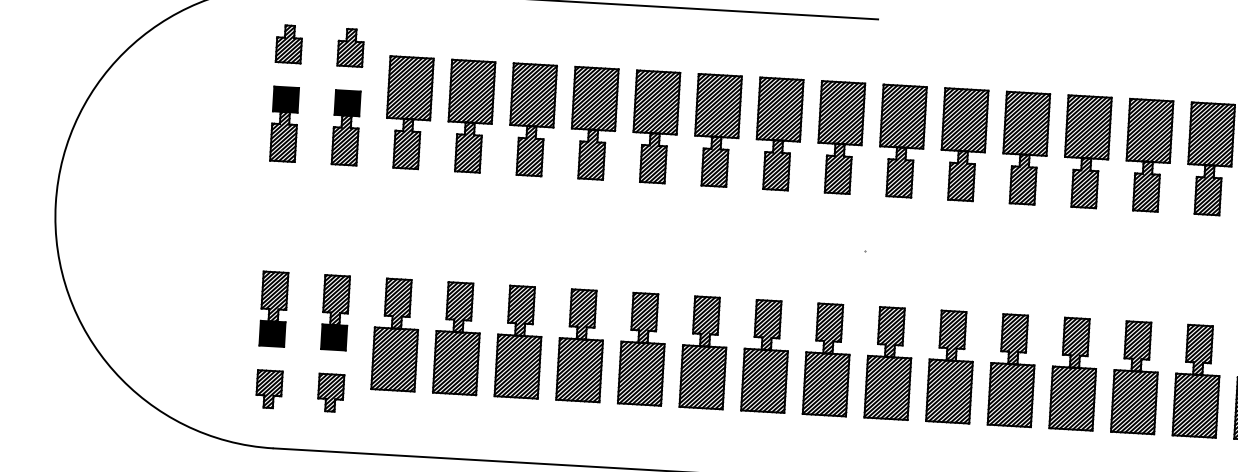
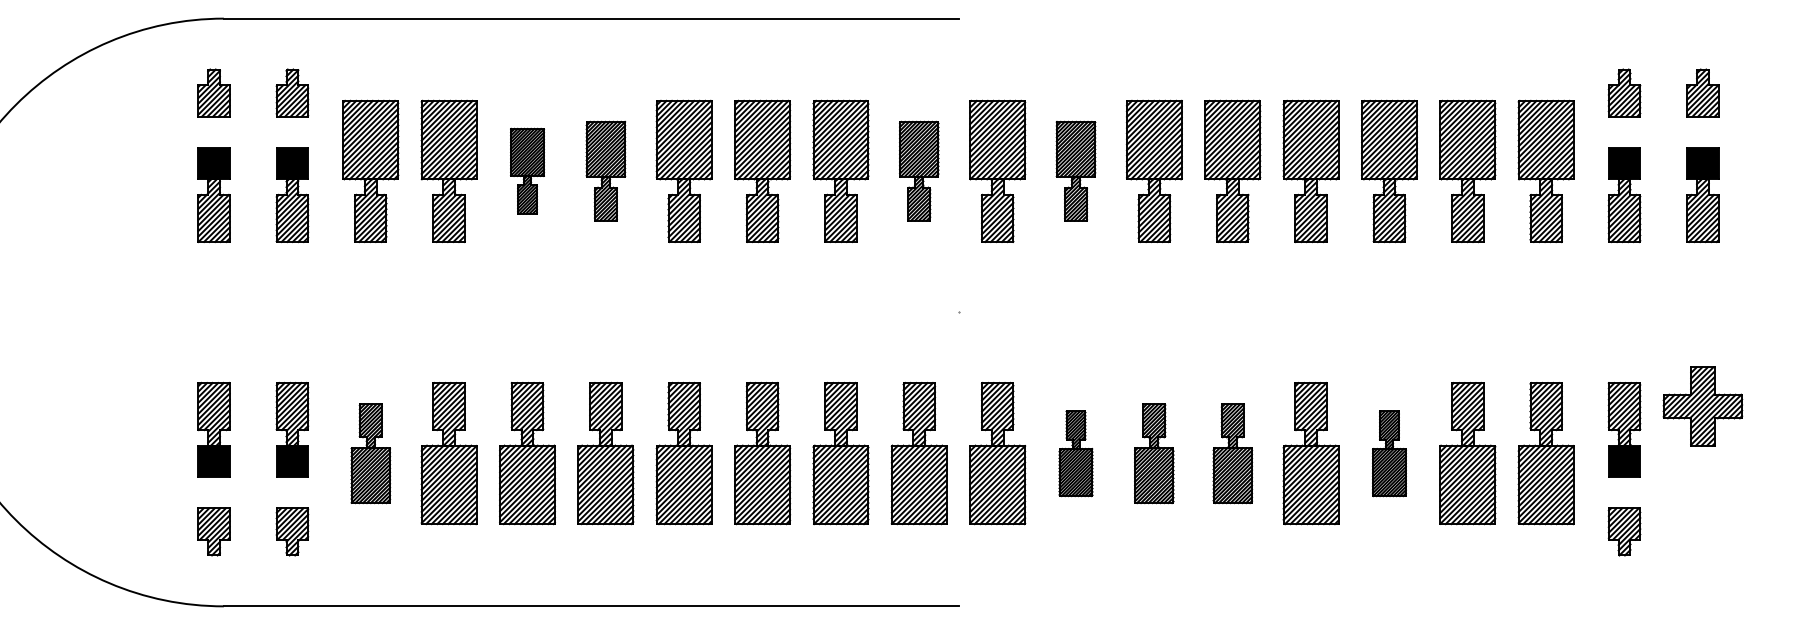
part: (532, 119) -> (527, 170), size x0.6
part: (593, 122) -> (605, 170), size x0.7
part: (839, 137) -> (918, 170), size x0.7
part: (963, 144) -> (1075, 170), size x0.7
part: (395, 334) -> (370, 453), size x0.7
part: (950, 366) -> (1075, 453), size x0.6
part: (1011, 370) -> (1153, 453), size x0.7
part: (1073, 373) -> (1232, 453), size x0.7
part: (1197, 381) -> (1389, 453), size x0.6

